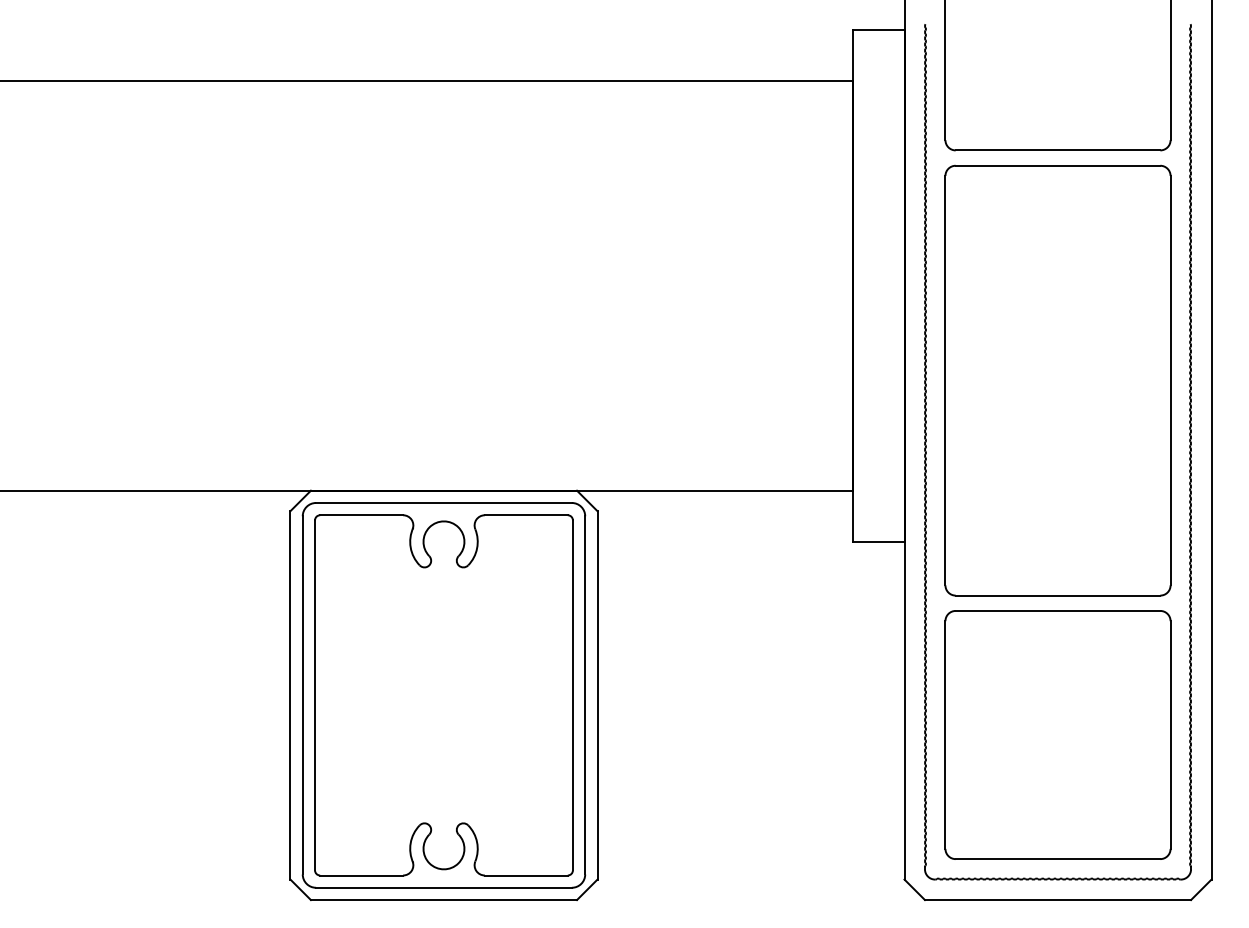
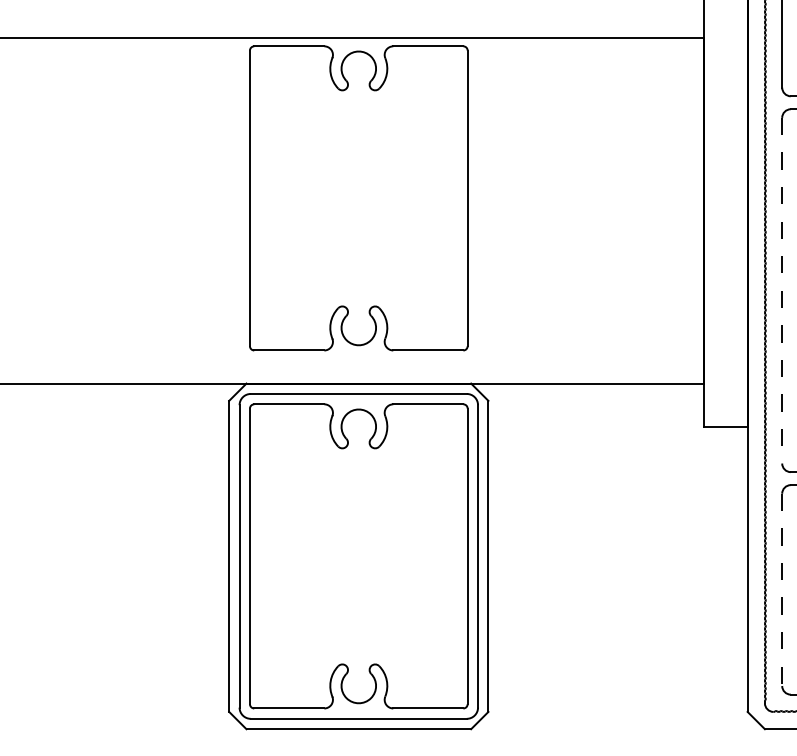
part: (443, 271) -> (358, 198), added
line: (945, 380) -> (782, 290), solid -> dashed
line: (945, 735) -> (782, 590), solid -> dashed

